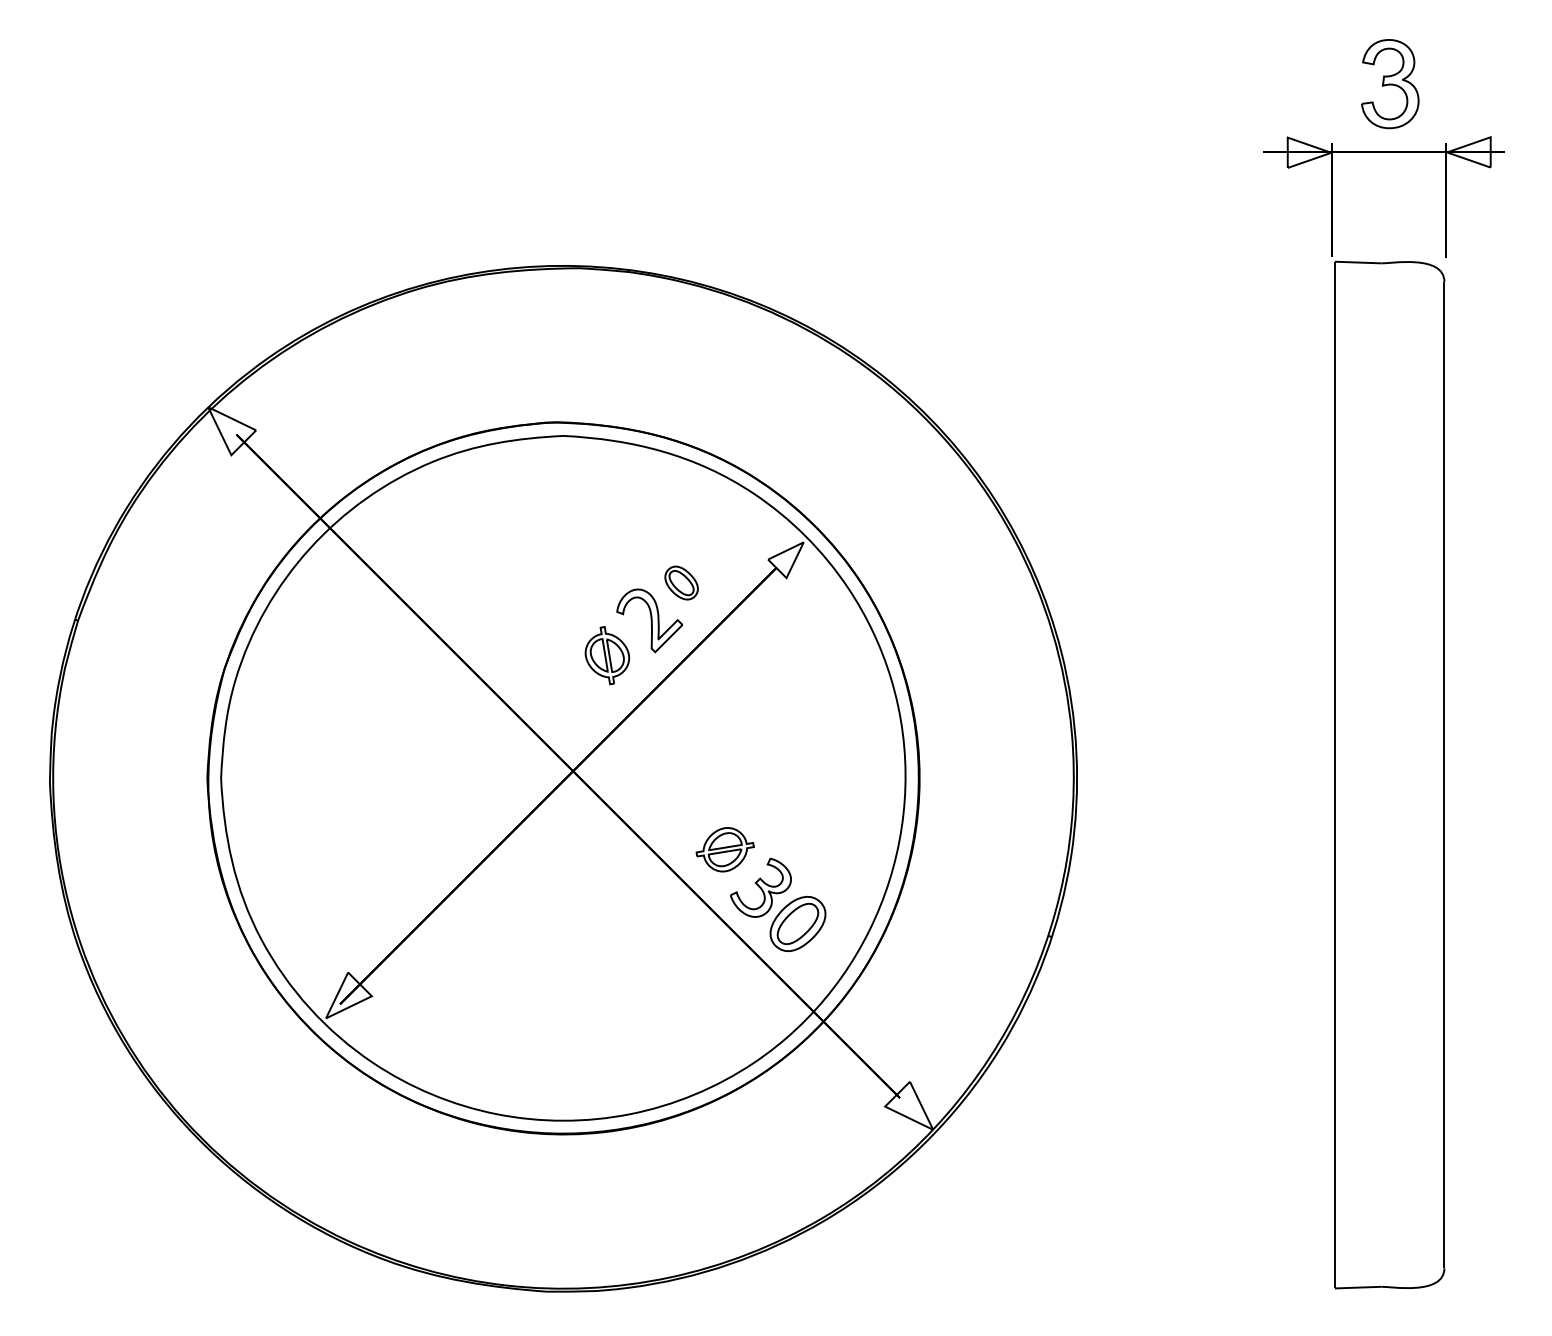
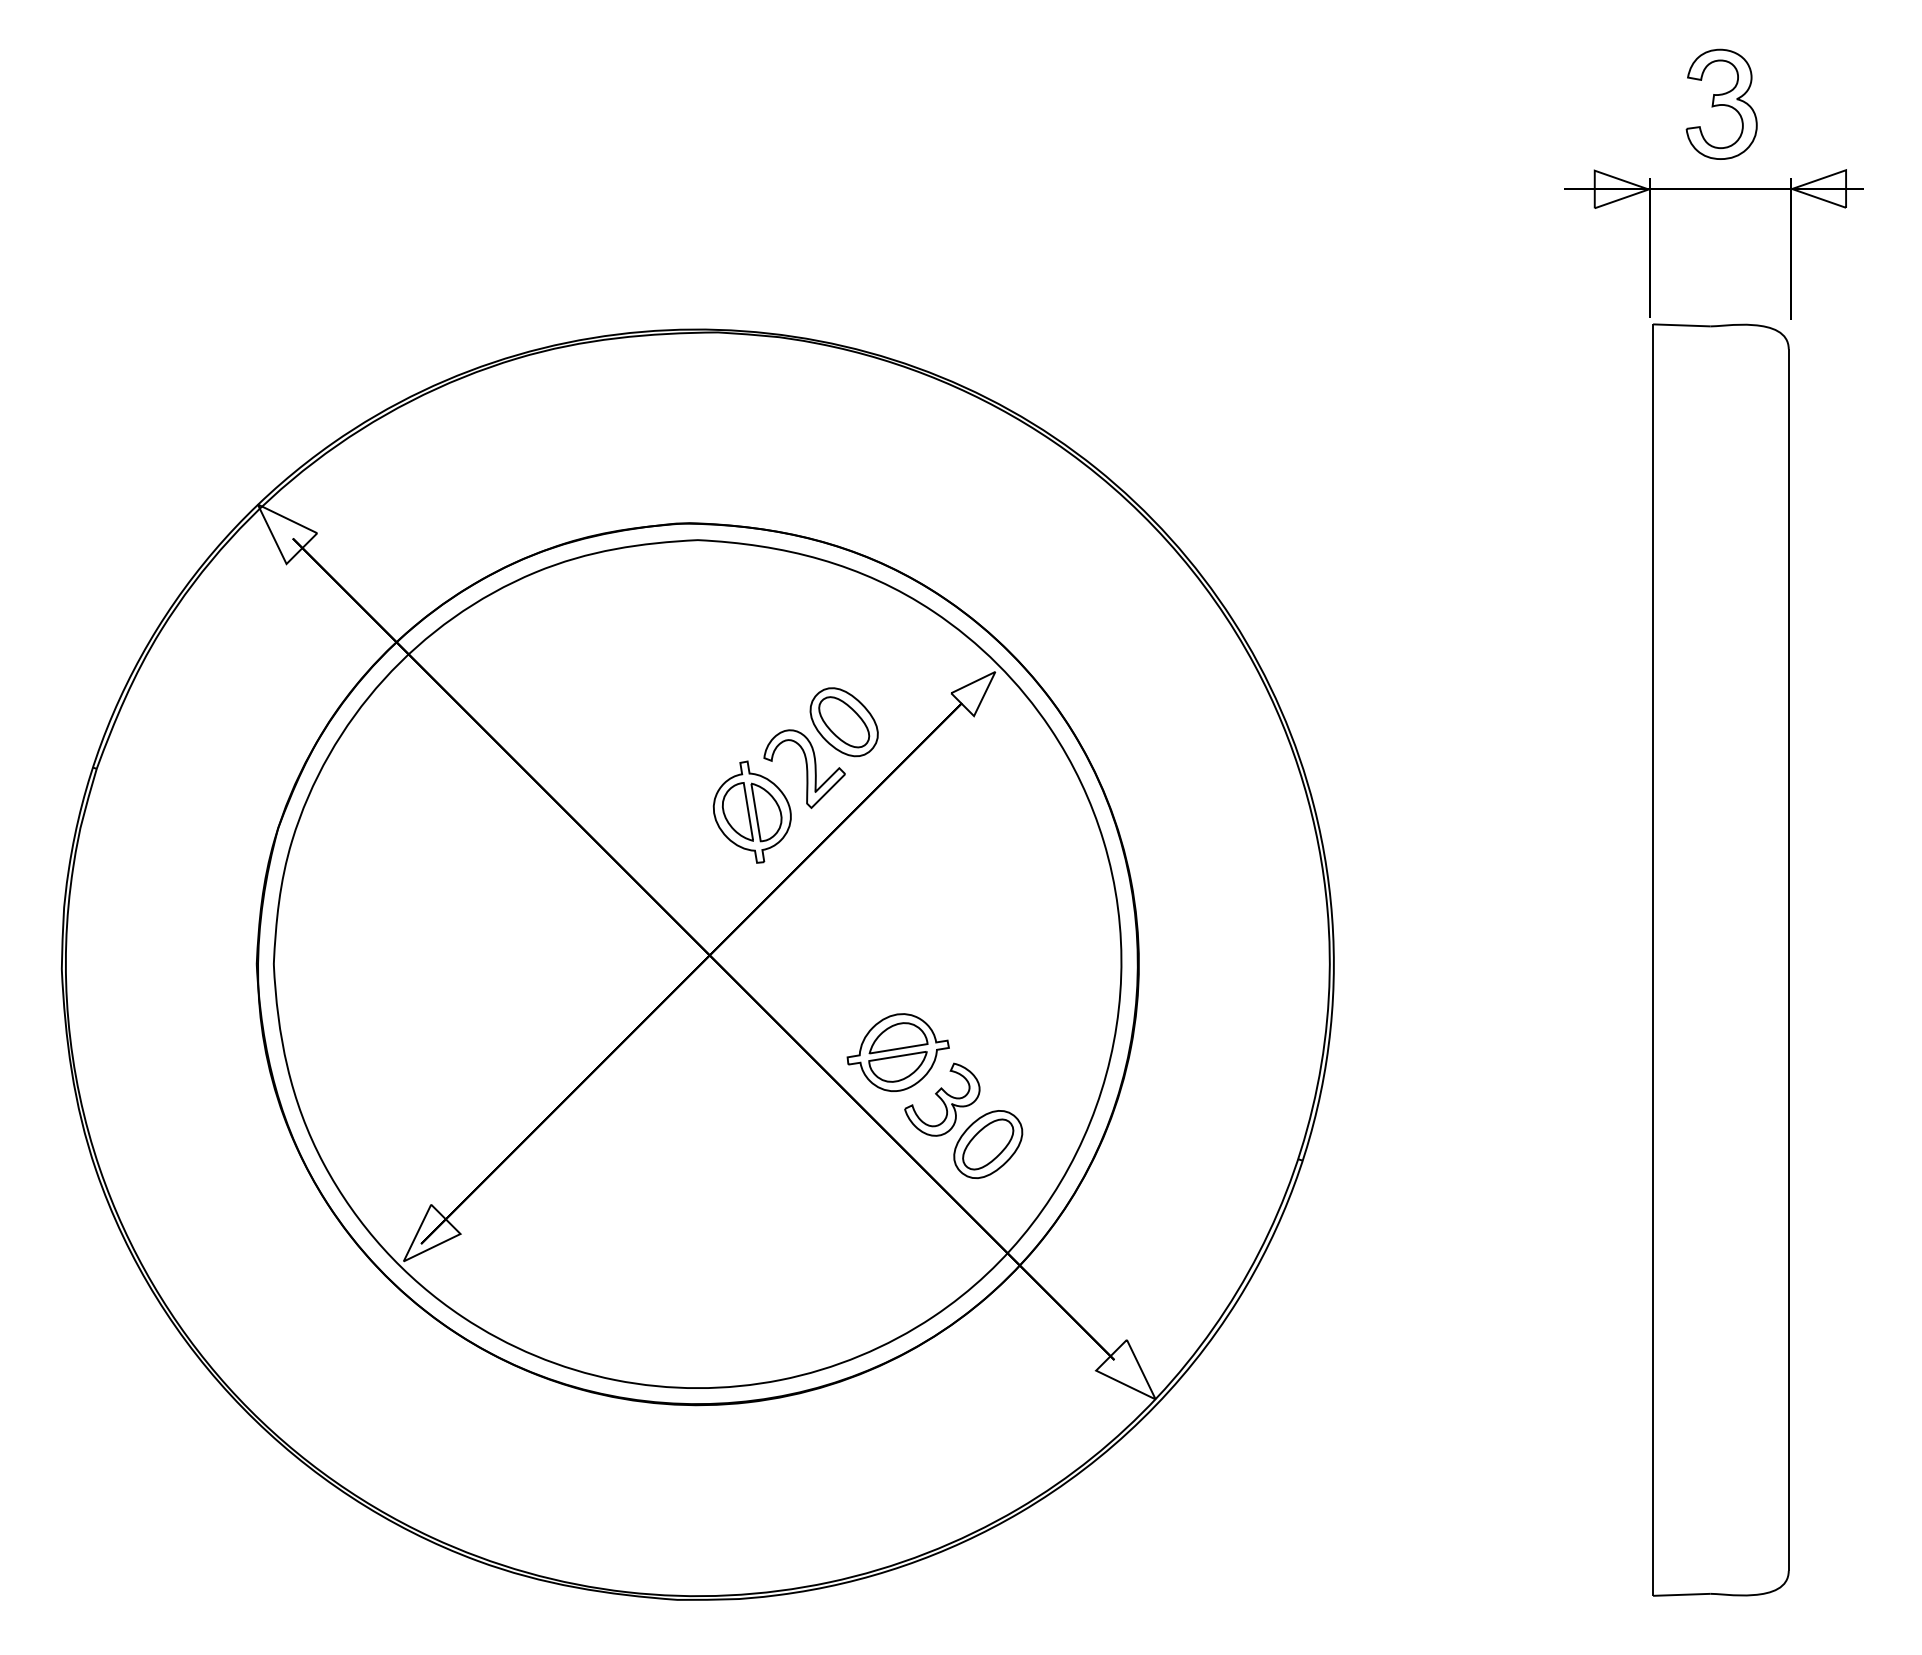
part: (681, 583) -> (843, 722), size x1.67
part: (606, 655) -> (751, 811), size x1.43
part: (724, 849) -> (897, 1052), size x1.43

